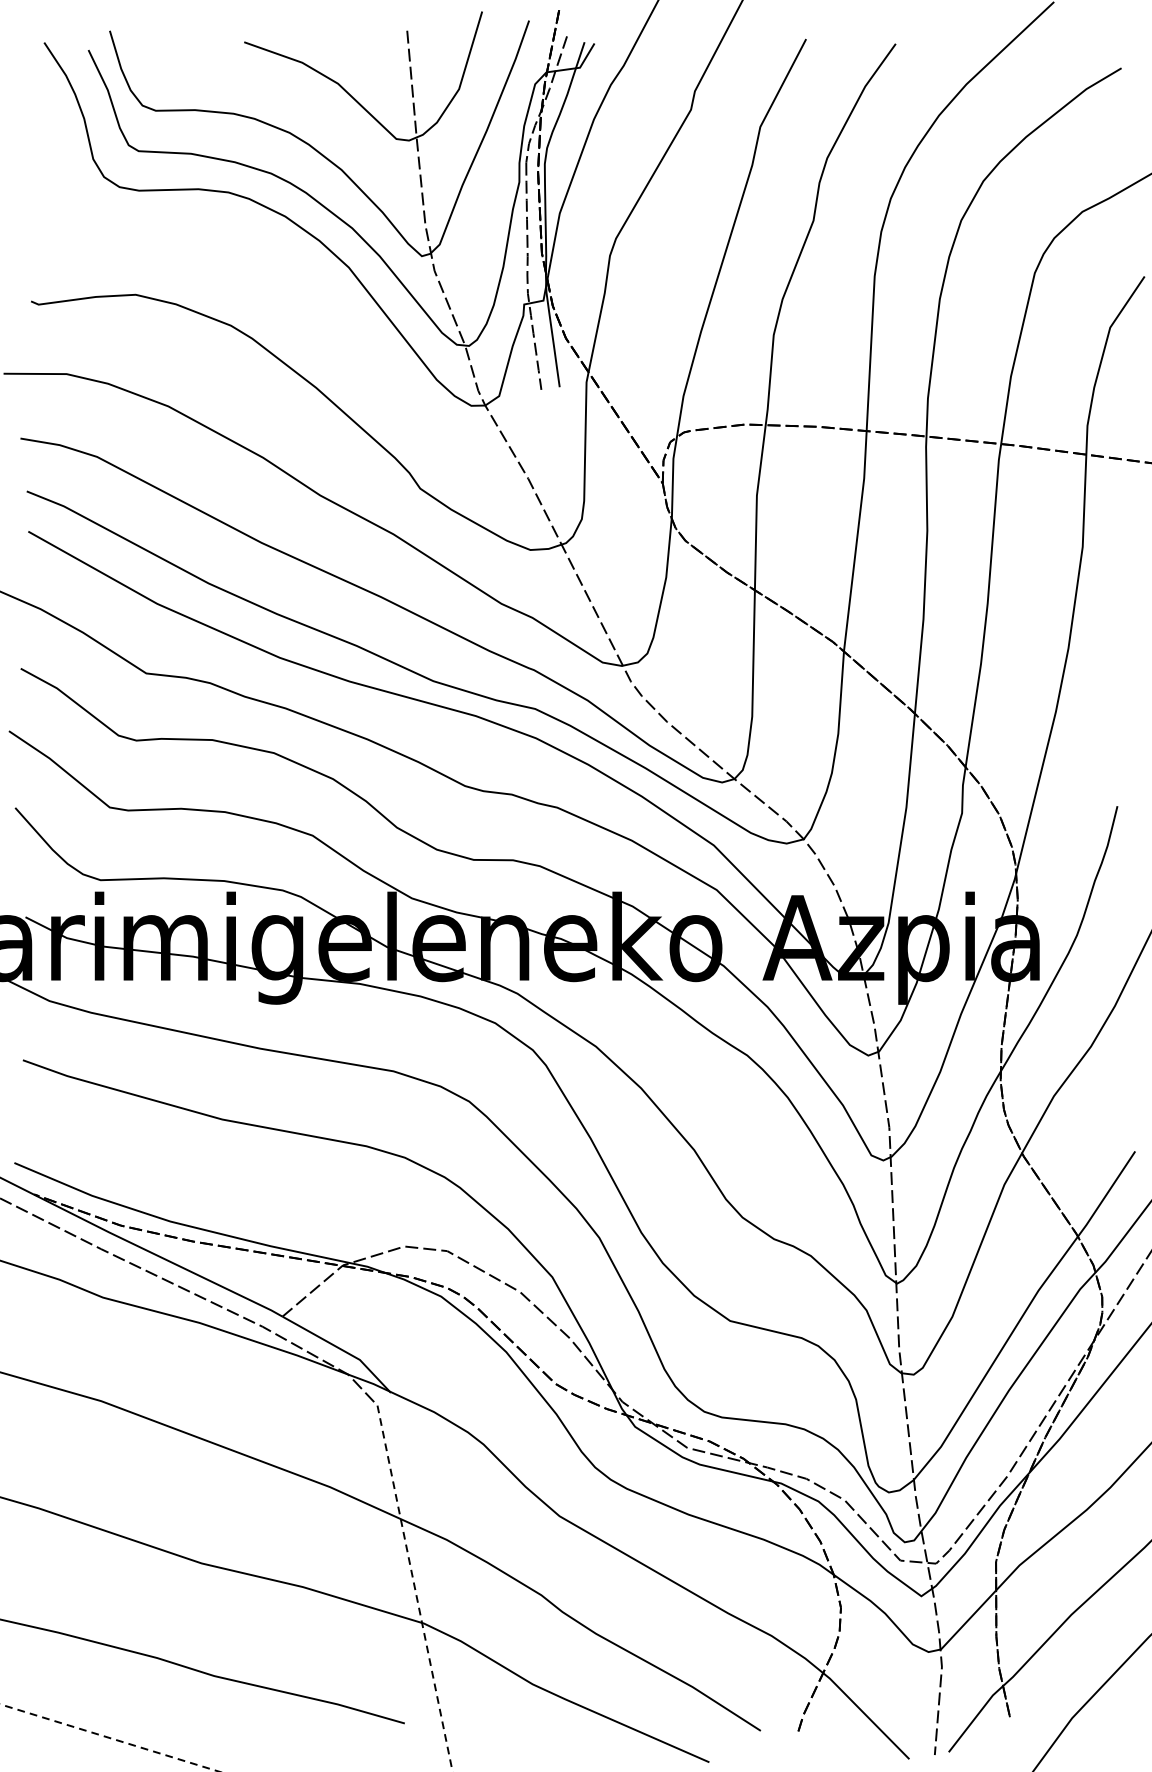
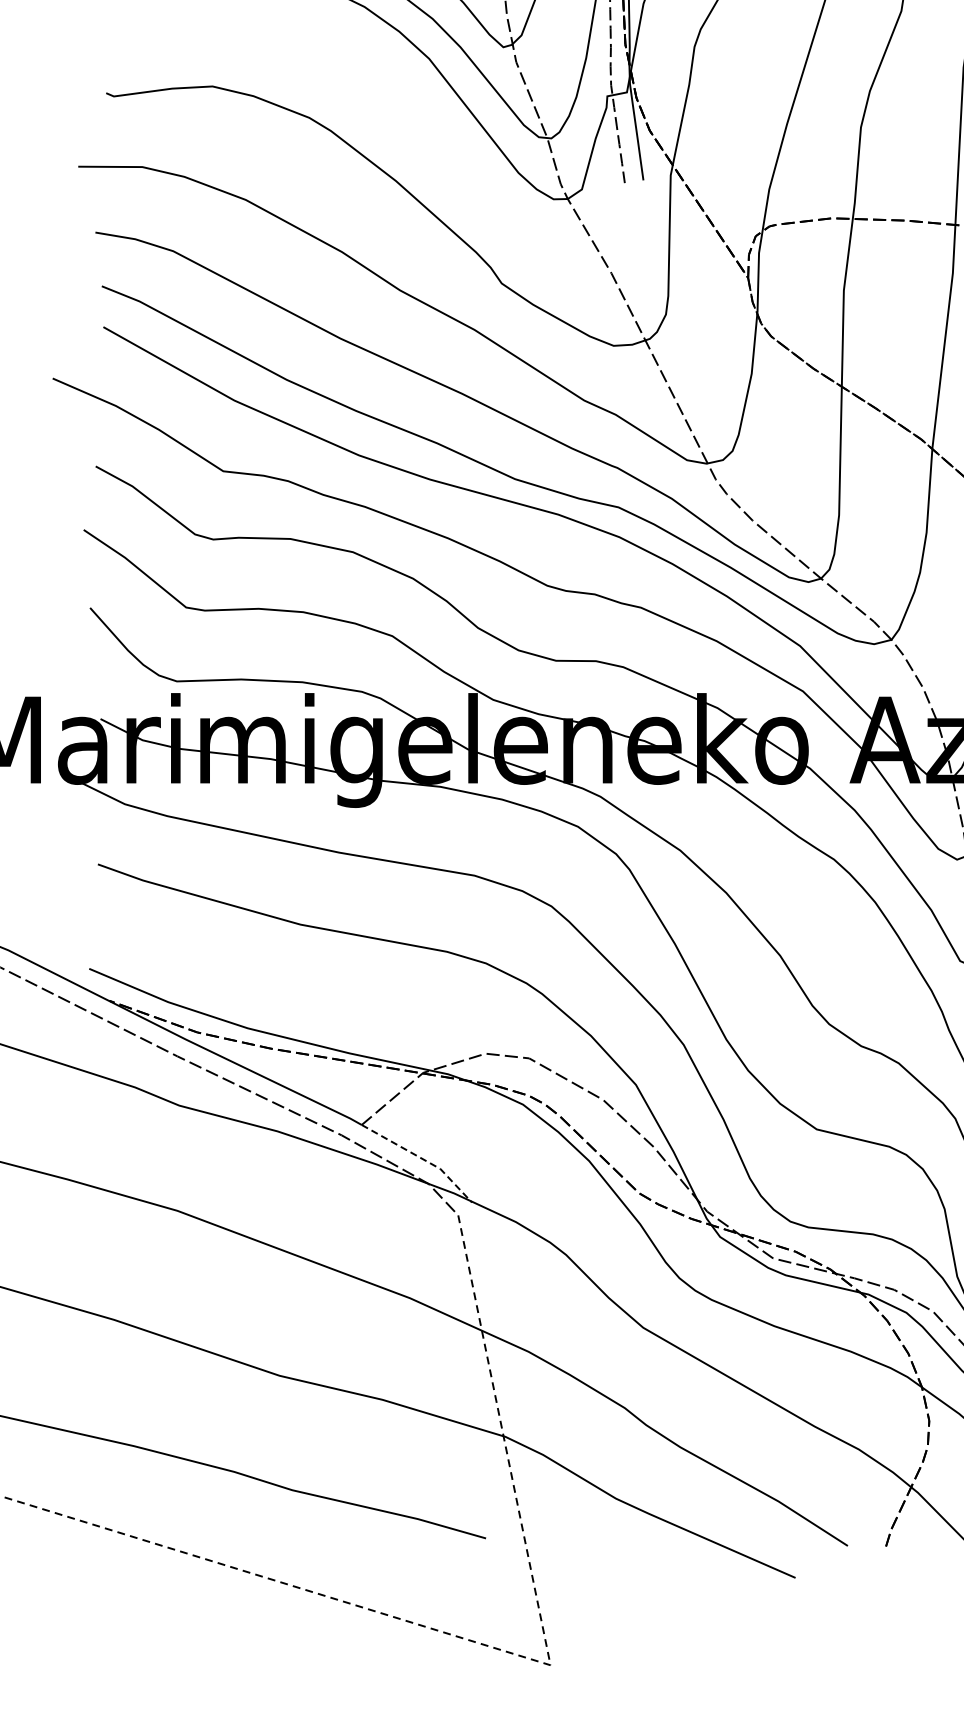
line: (341, 1349) -> (421, 1158), solid -> dashed

